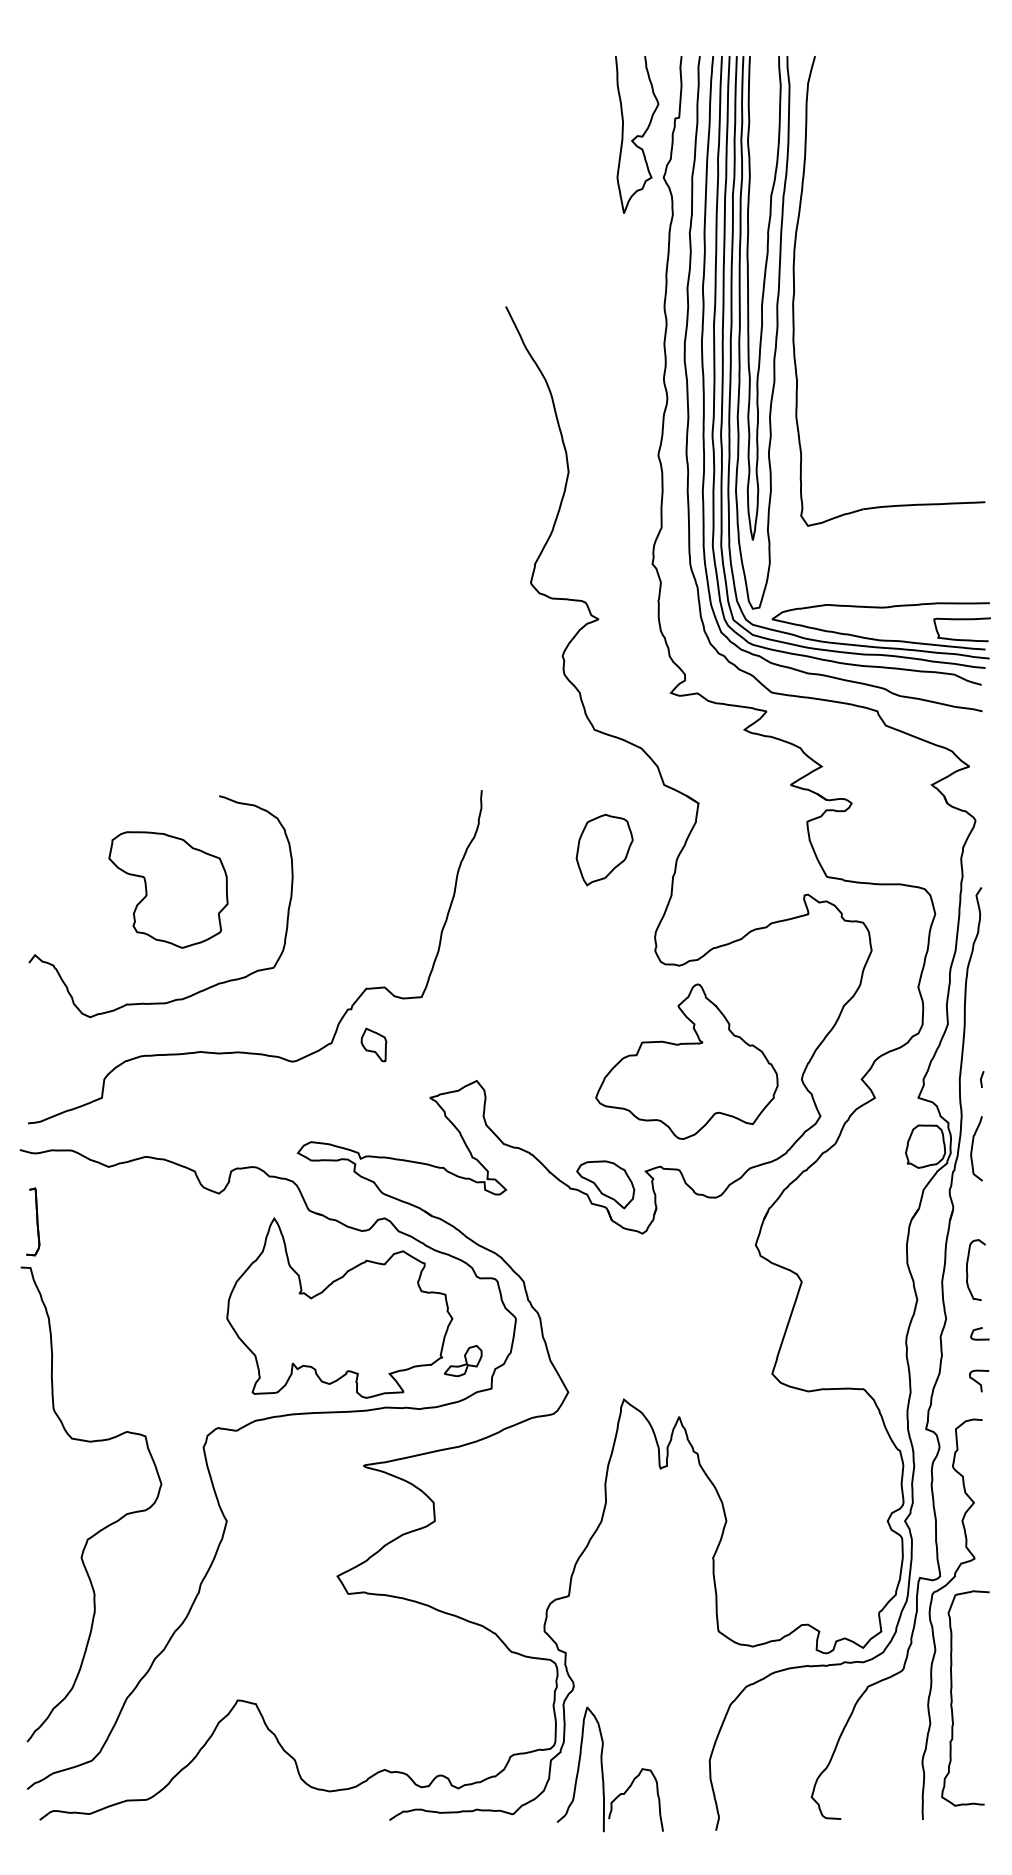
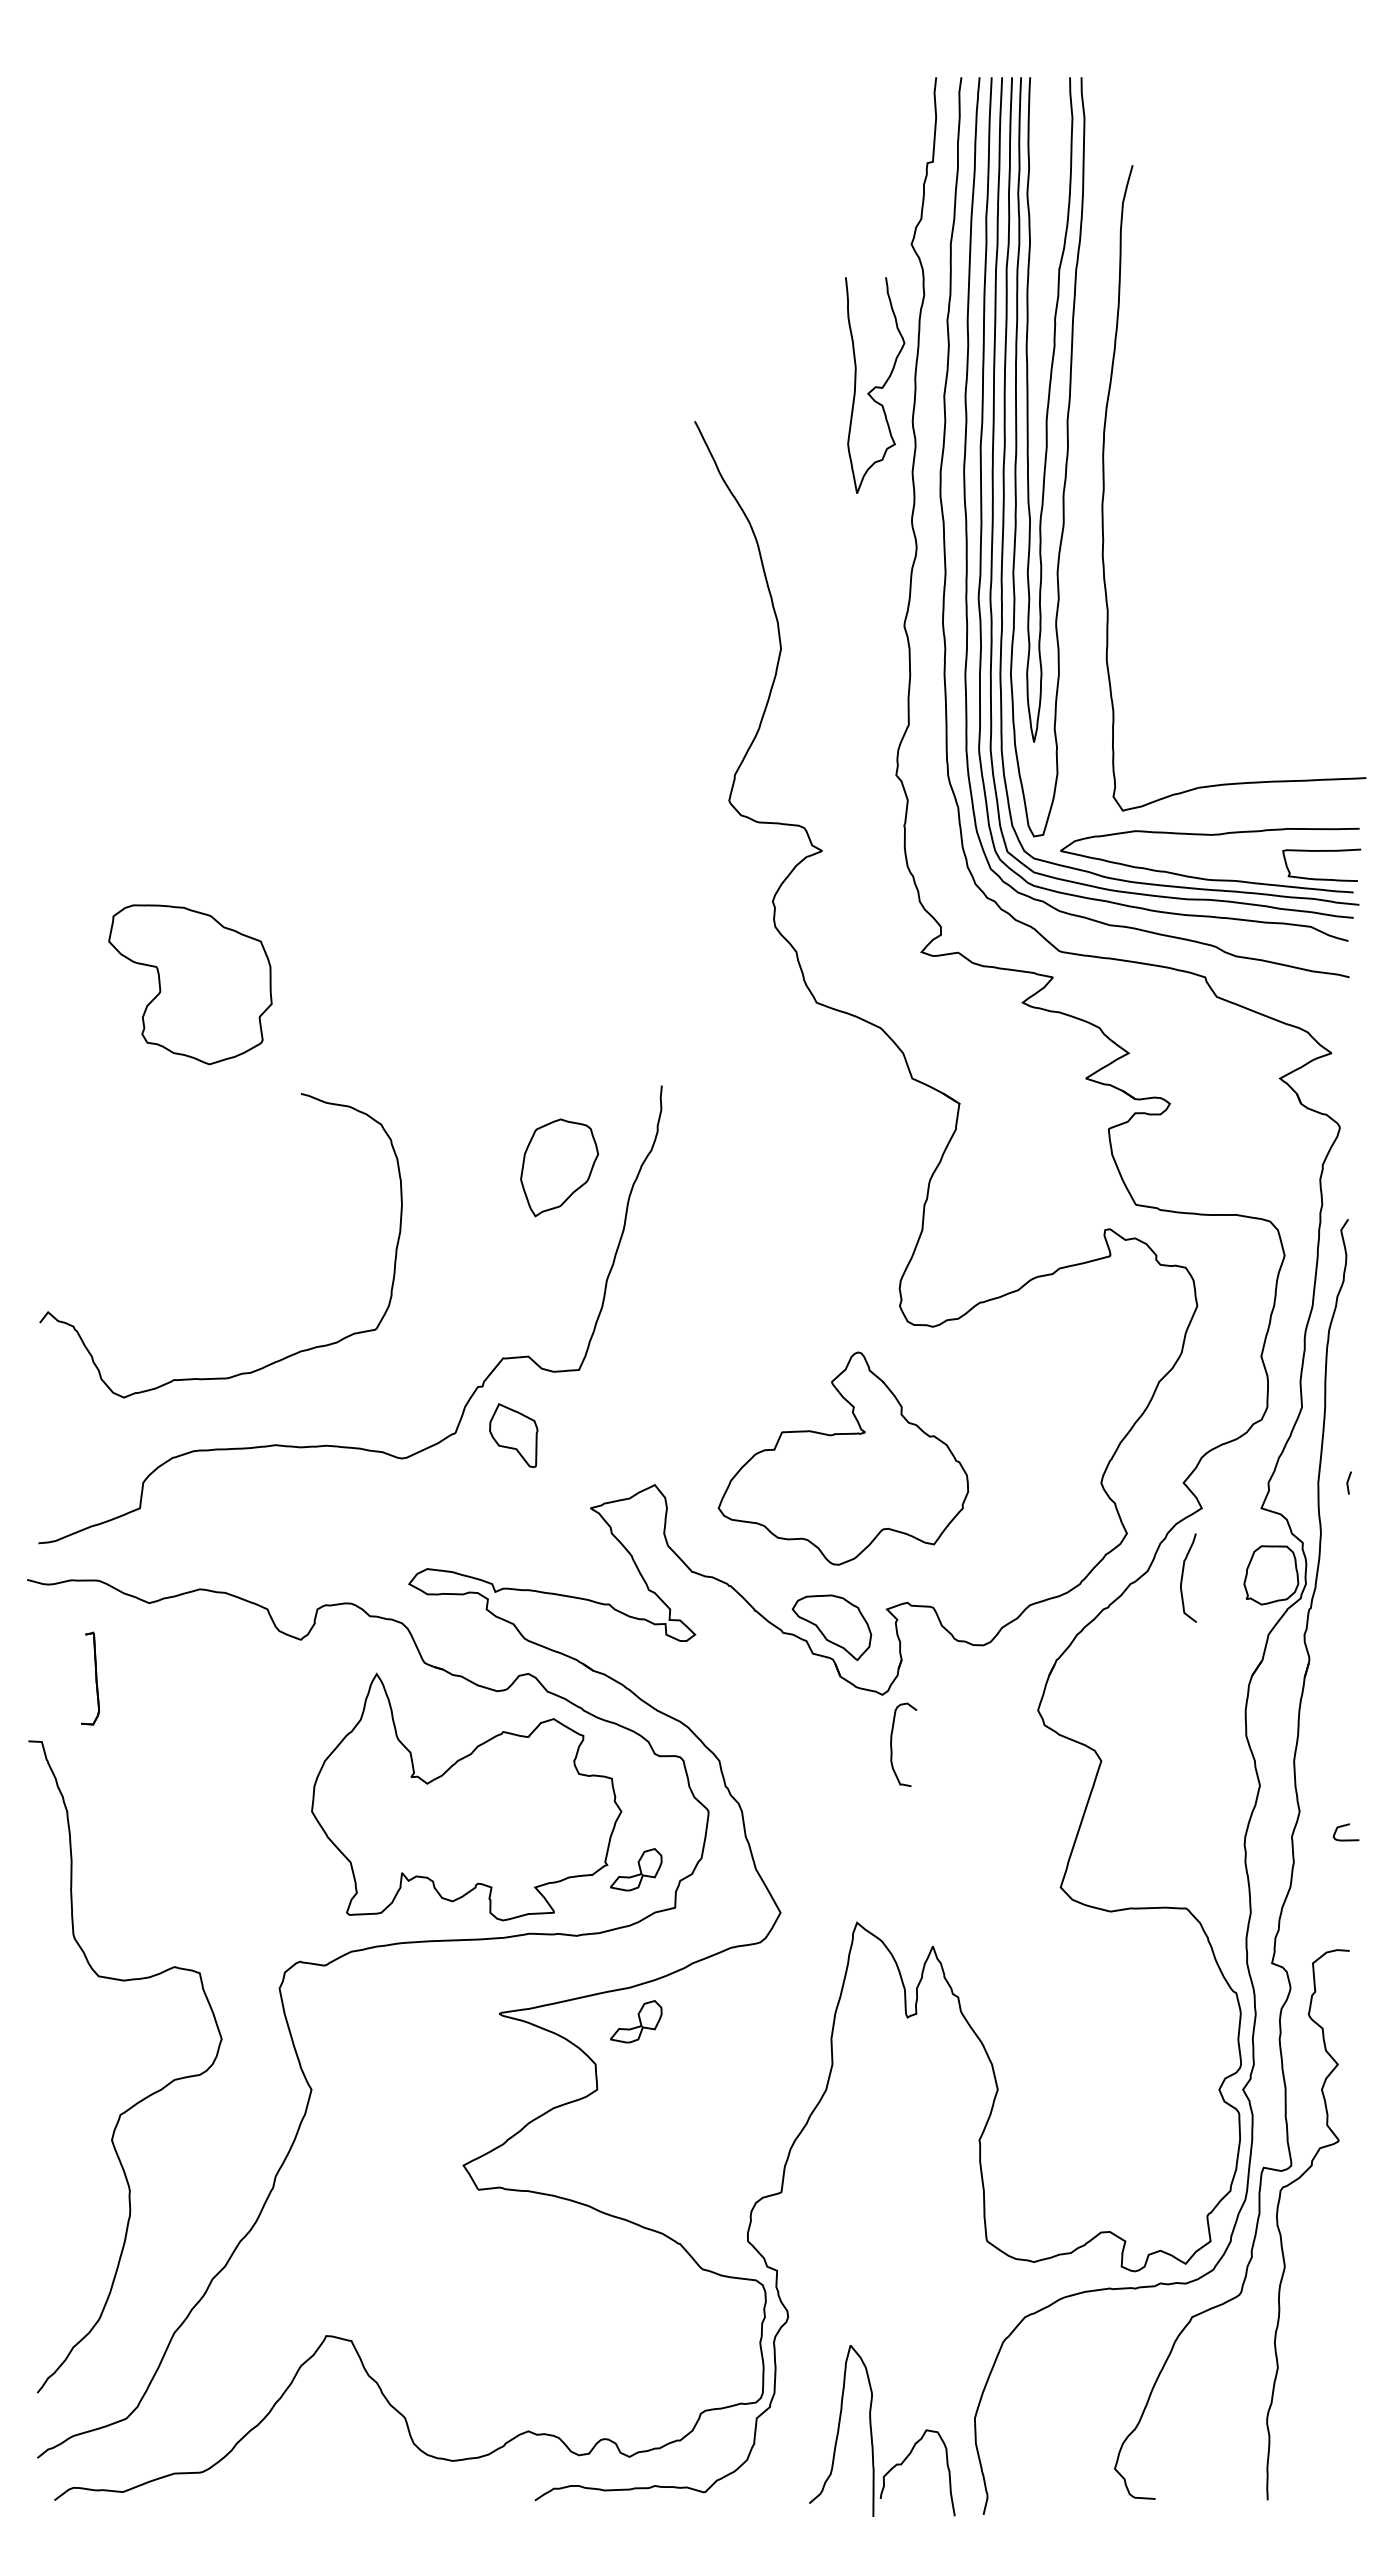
curve: (637, 135) -> (875, 386), moved
part: (794, 291) -> (1104, 488), moved
part: (604, 849) -> (559, 1167), moved
part: (168, 889) -> (190, 984), moved
part: (373, 1044) -> (513, 1435), size x1.4
part: (686, 1061) -> (843, 1458), moved
curve: (973, 1147) -> (1183, 1576), moved
part: (33, 1221) -> (90, 1678), moved
curve: (967, 1267) -> (892, 1741), moved
curve: (978, 1381) -> (1343, 1898), removed
part: (463, 1471) -> (636, 2021), added
curve: (952, 1700) -> (1308, 2335), removed
part: (603, 1769) -> (872, 2431), moved

